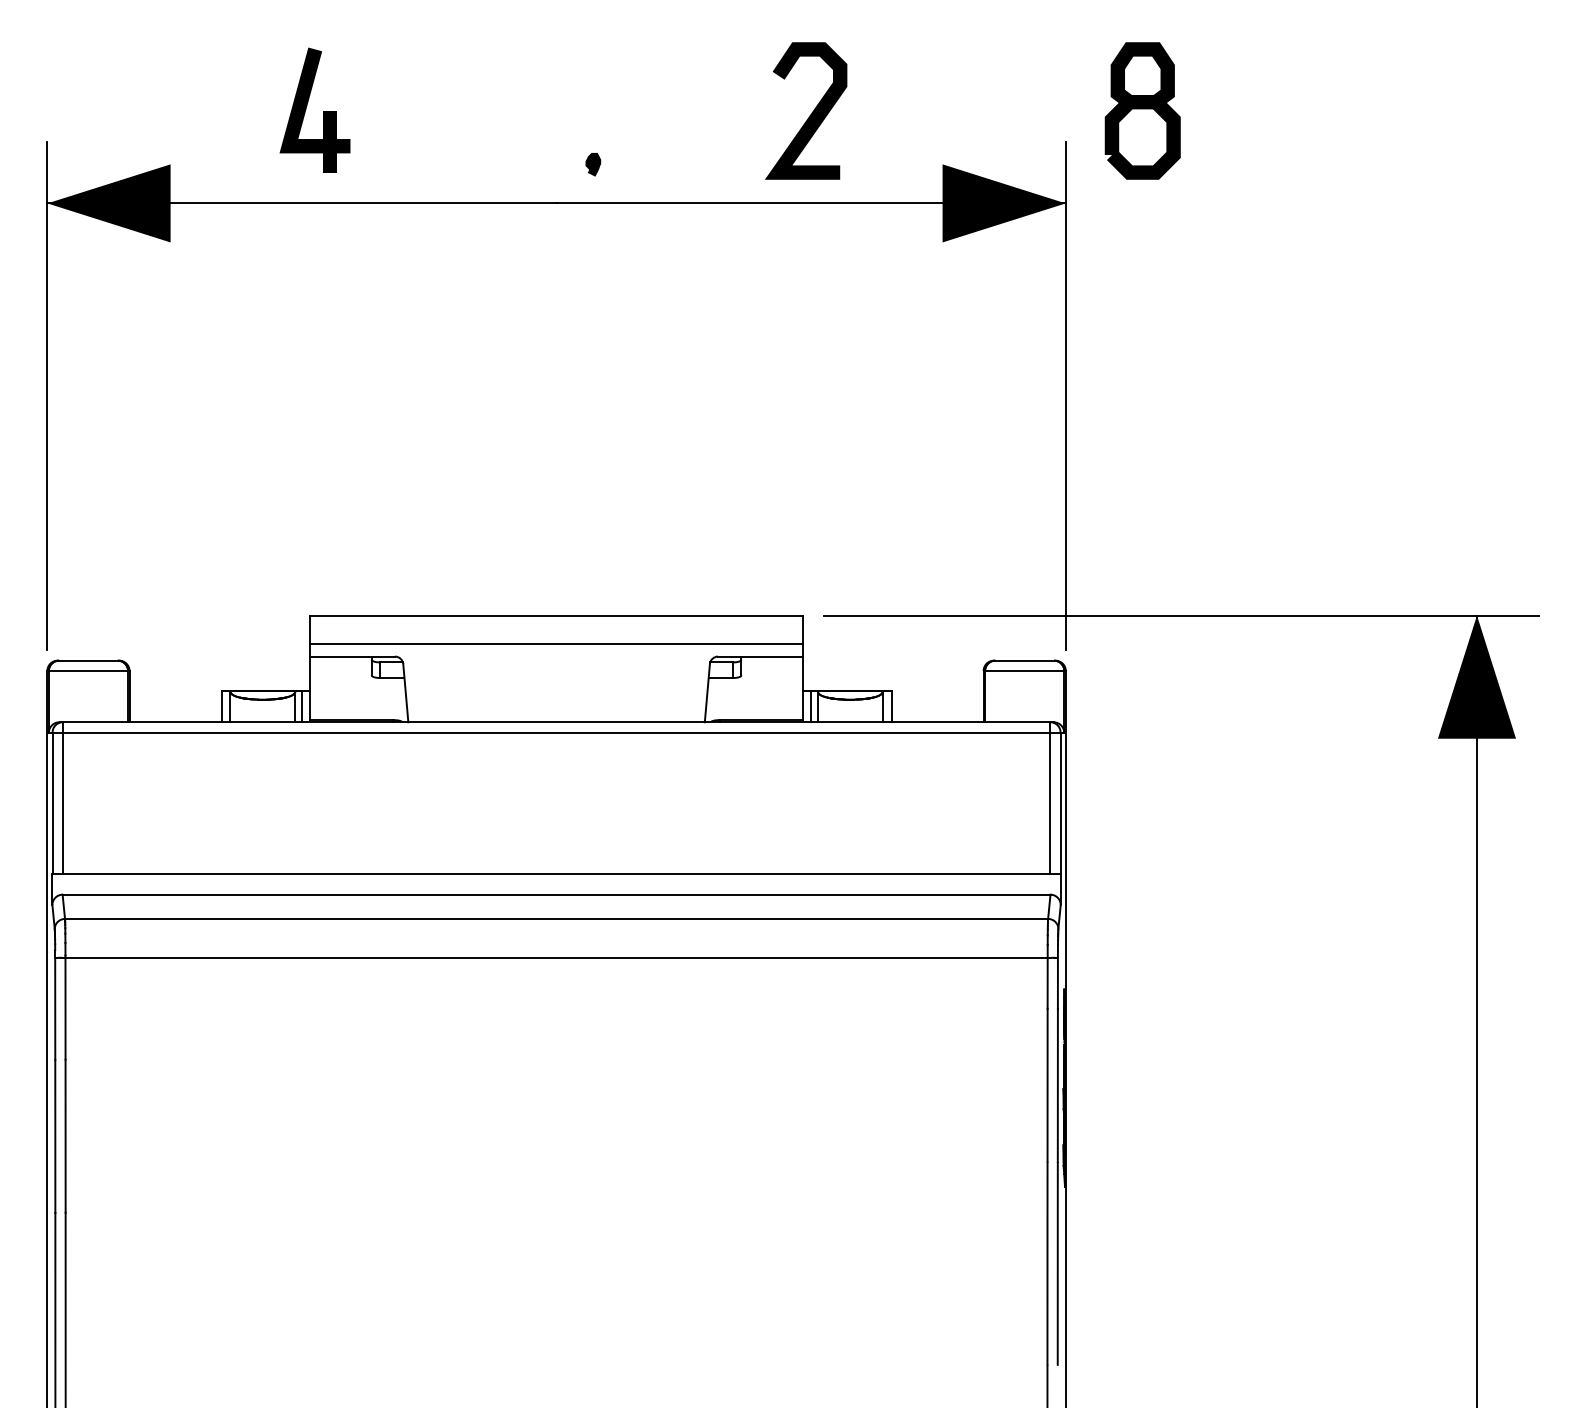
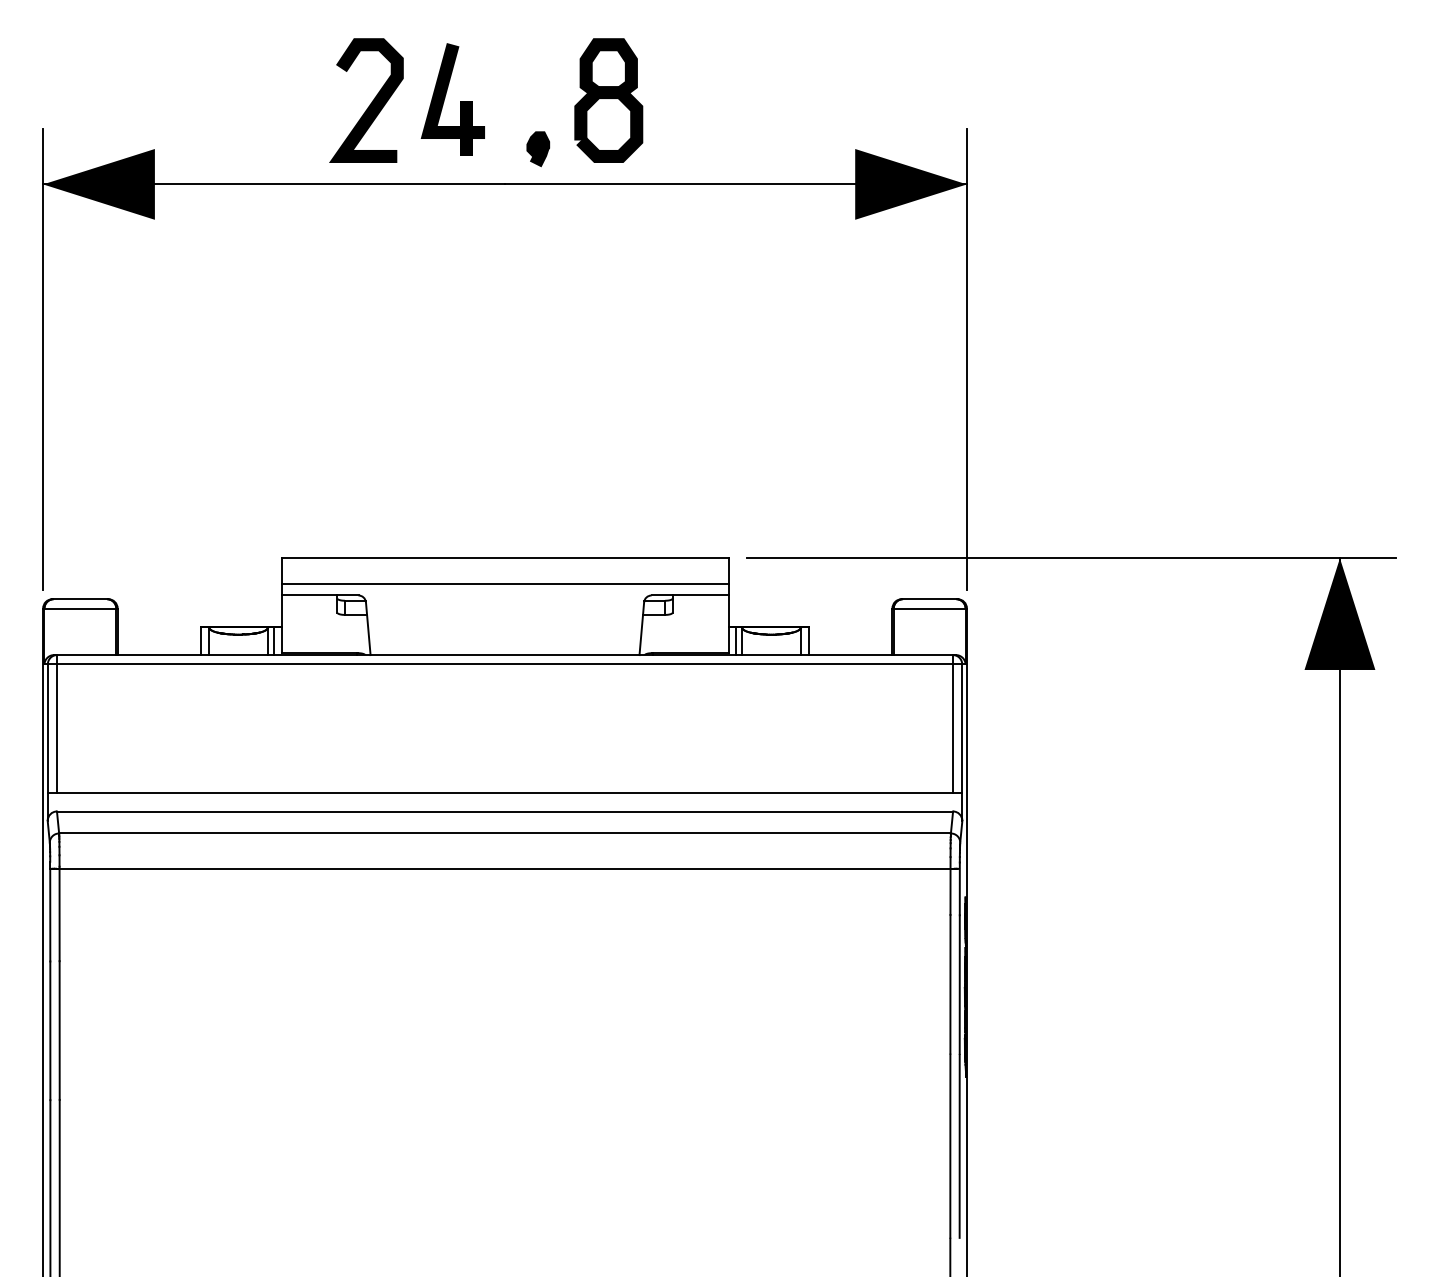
part: (306, 108) -> (445, 98), moved
part: (1142, 110) -> (608, 100), moved
curve: (810, 114) -> (370, 103), moved
part: (593, 164) -> (538, 149), size x1.67

